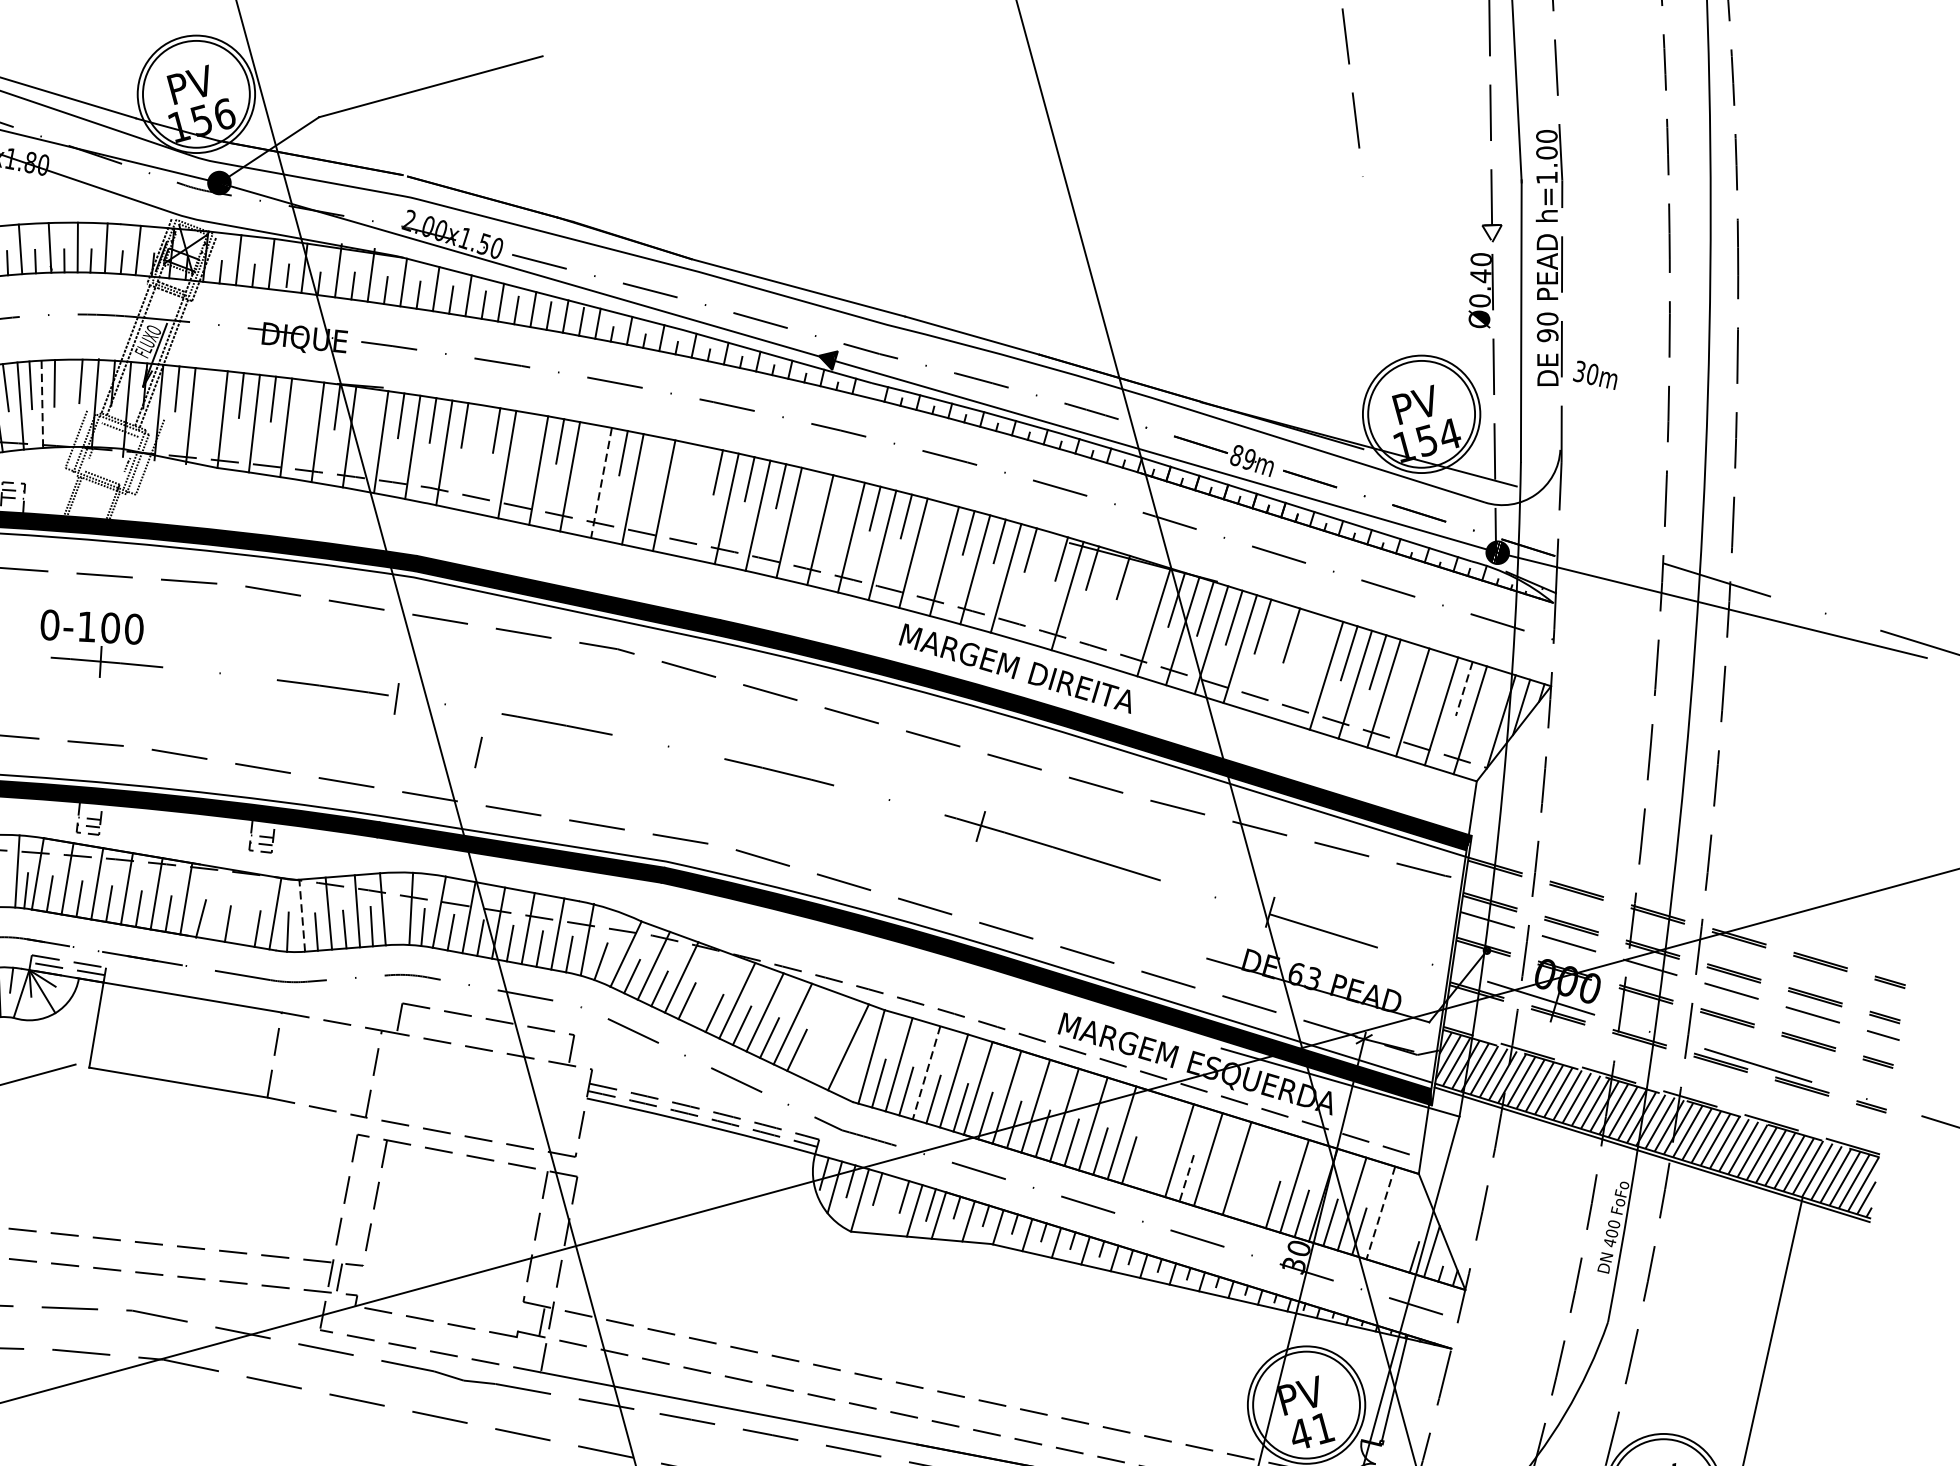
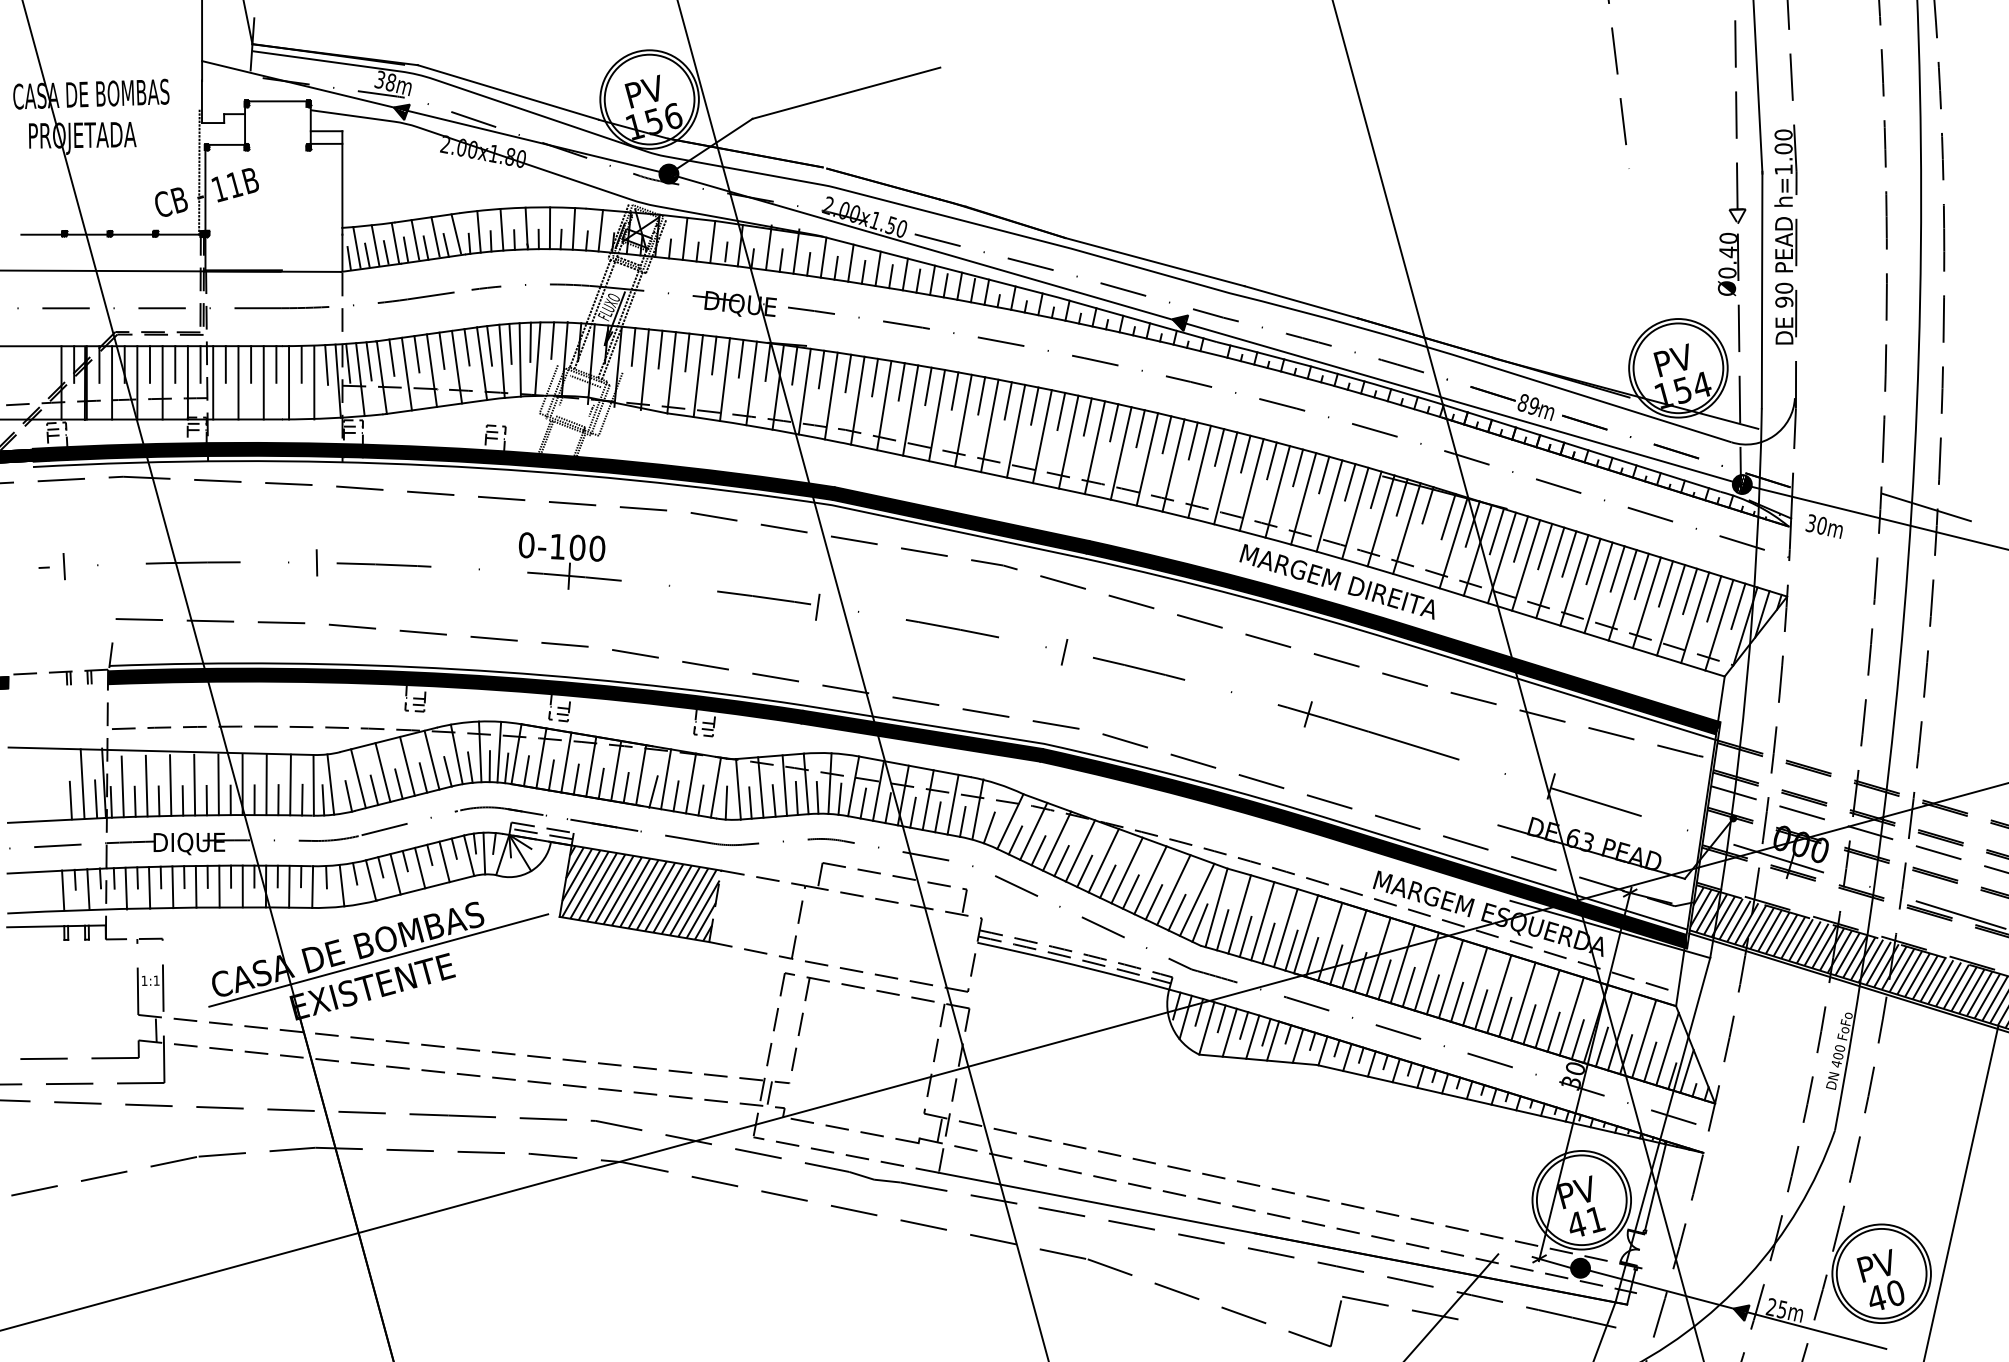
text: (1594, 375) -> (1823, 526), moved
line: (209, 391) -> (660, 349), added
line: (62, 402) -> (537, 358), added
line: (304, 402) -> (740, 358), added
line: (42, 403) -> (520, 359), dashed -> solid
line: (368, 410) -> (794, 365), added
line: (528, 436) -> (928, 386), added
line: (591, 446) -> (981, 395), added
line: (476, 458) -> (884, 405), added
line: (654, 458) -> (1034, 405), added
line: (686, 465) -> (1061, 411), added
line: (601, 483) -> (989, 426), dashed -> solid
line: (811, 493) -> (1166, 434), added
line: (842, 500) -> (1192, 440), added
line: (695, 501) -> (1068, 441), added
line: (937, 524) -> (1271, 460), added
line: (1037, 586) -> (1355, 512), added
line: (1147, 590) -> (1448, 516), added
line: (1097, 605) -> (1406, 528), added
line: (1320, 644) -> (1593, 561), added
line: (1269, 657) -> (1550, 572), added
line: (1297, 667) -> (1574, 580), added
line: (1406, 670) -> (1665, 583), added
line: (1436, 680) -> (1690, 591), added
line: (1464, 688) -> (1714, 598), dashed -> solid
line: (1493, 696) -> (1738, 605), added
line: (478, 752) -> (1064, 652), moved
line: (5, 888) -> (489, 766), added
line: (216, 904) -> (666, 779), added
line: (246, 908) -> (691, 783), added
line: (302, 914) -> (738, 788), dashed -> solid
line: (396, 925) -> (817, 797), added
line: (709, 988) -> (1080, 850), added
line: (820, 1036) -> (1173, 890), added
hatch: (185, 1039) -> (640, 893), added
line: (823, 1062) -> (1176, 912), added
line: (926, 1073) -> (1262, 921), dashed -> solid
line: (851, 1074) -> (1199, 922), added
line: (1150, 1142) -> (1450, 979), added
line: (1158, 1168) -> (1457, 1001), added
line: (1265, 1177) -> (1547, 1009), added
line: (1187, 1179) -> (1481, 1010), dashed -> solid
line: (1215, 1186) -> (1505, 1016), added
line: (1244, 1195) -> (1529, 1024), added
line: (887, 1205) -> (1229, 1032), added
line: (1381, 1212) -> (1644, 1038), dashed -> solid
line: (1408, 1224) -> (1667, 1048), added
line: (1388, 1239) -> (1650, 1061), added

